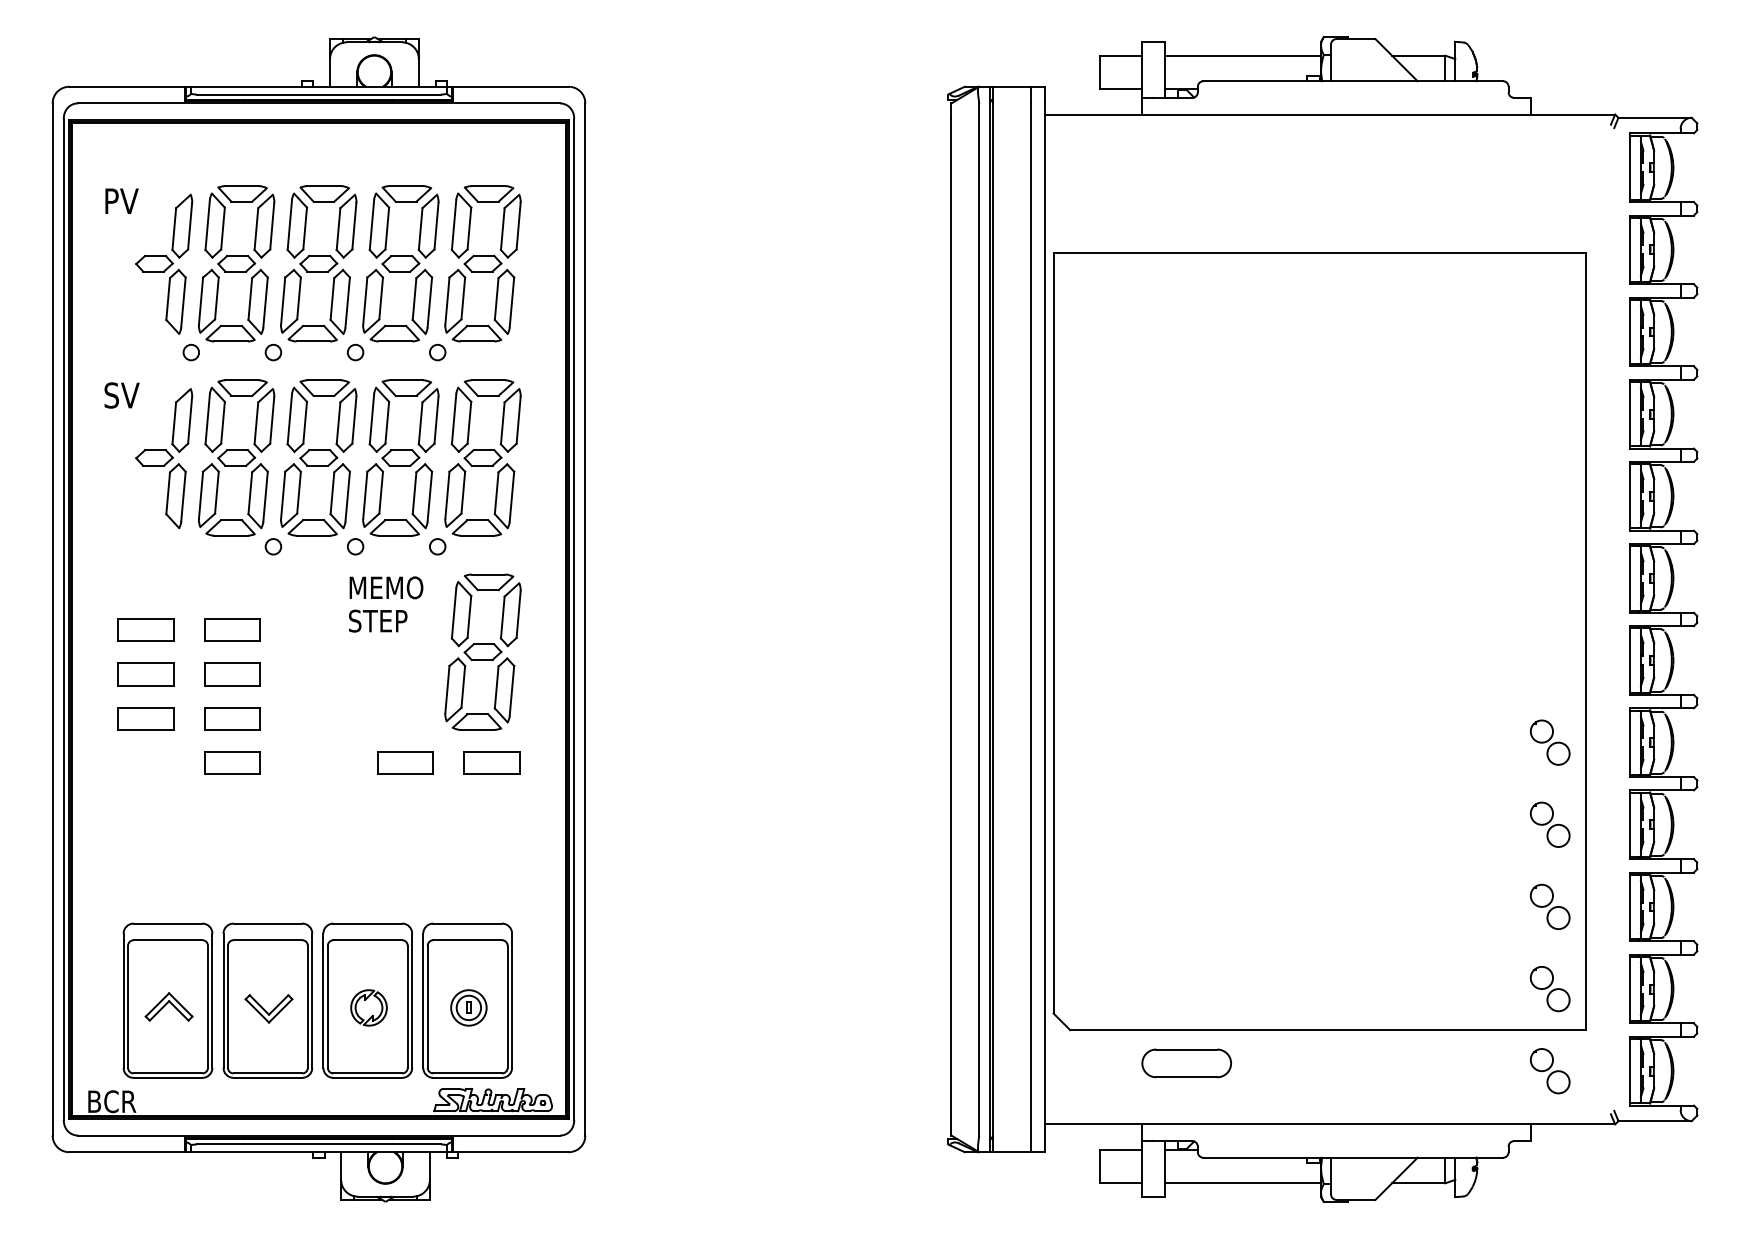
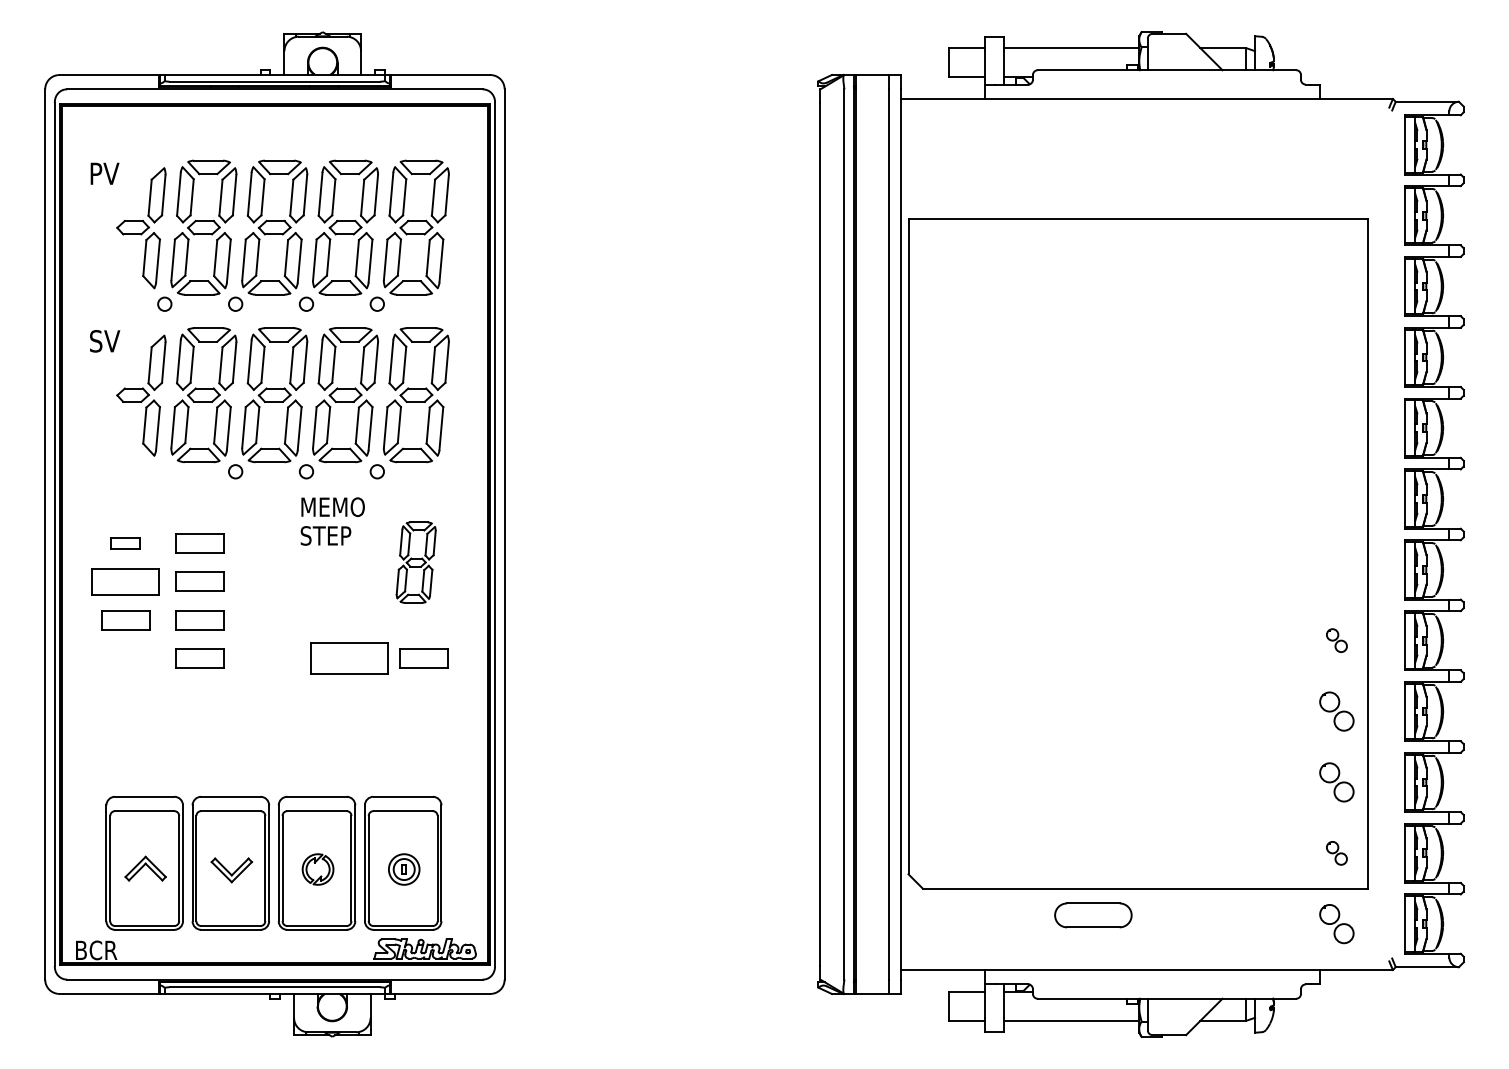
part: (145, 629) -> (125, 543), size x0.6
part: (481, 651) -> (415, 562), size x0.6
part: (145, 673) -> (125, 581), size x1.4
part: (1549, 742) -> (1336, 640), size x0.6
part: (405, 763) -> (349, 658), size x1.6
part: (1549, 989) -> (1336, 853), size x0.6
part: (1186, 1063) -> (1093, 915), moved

